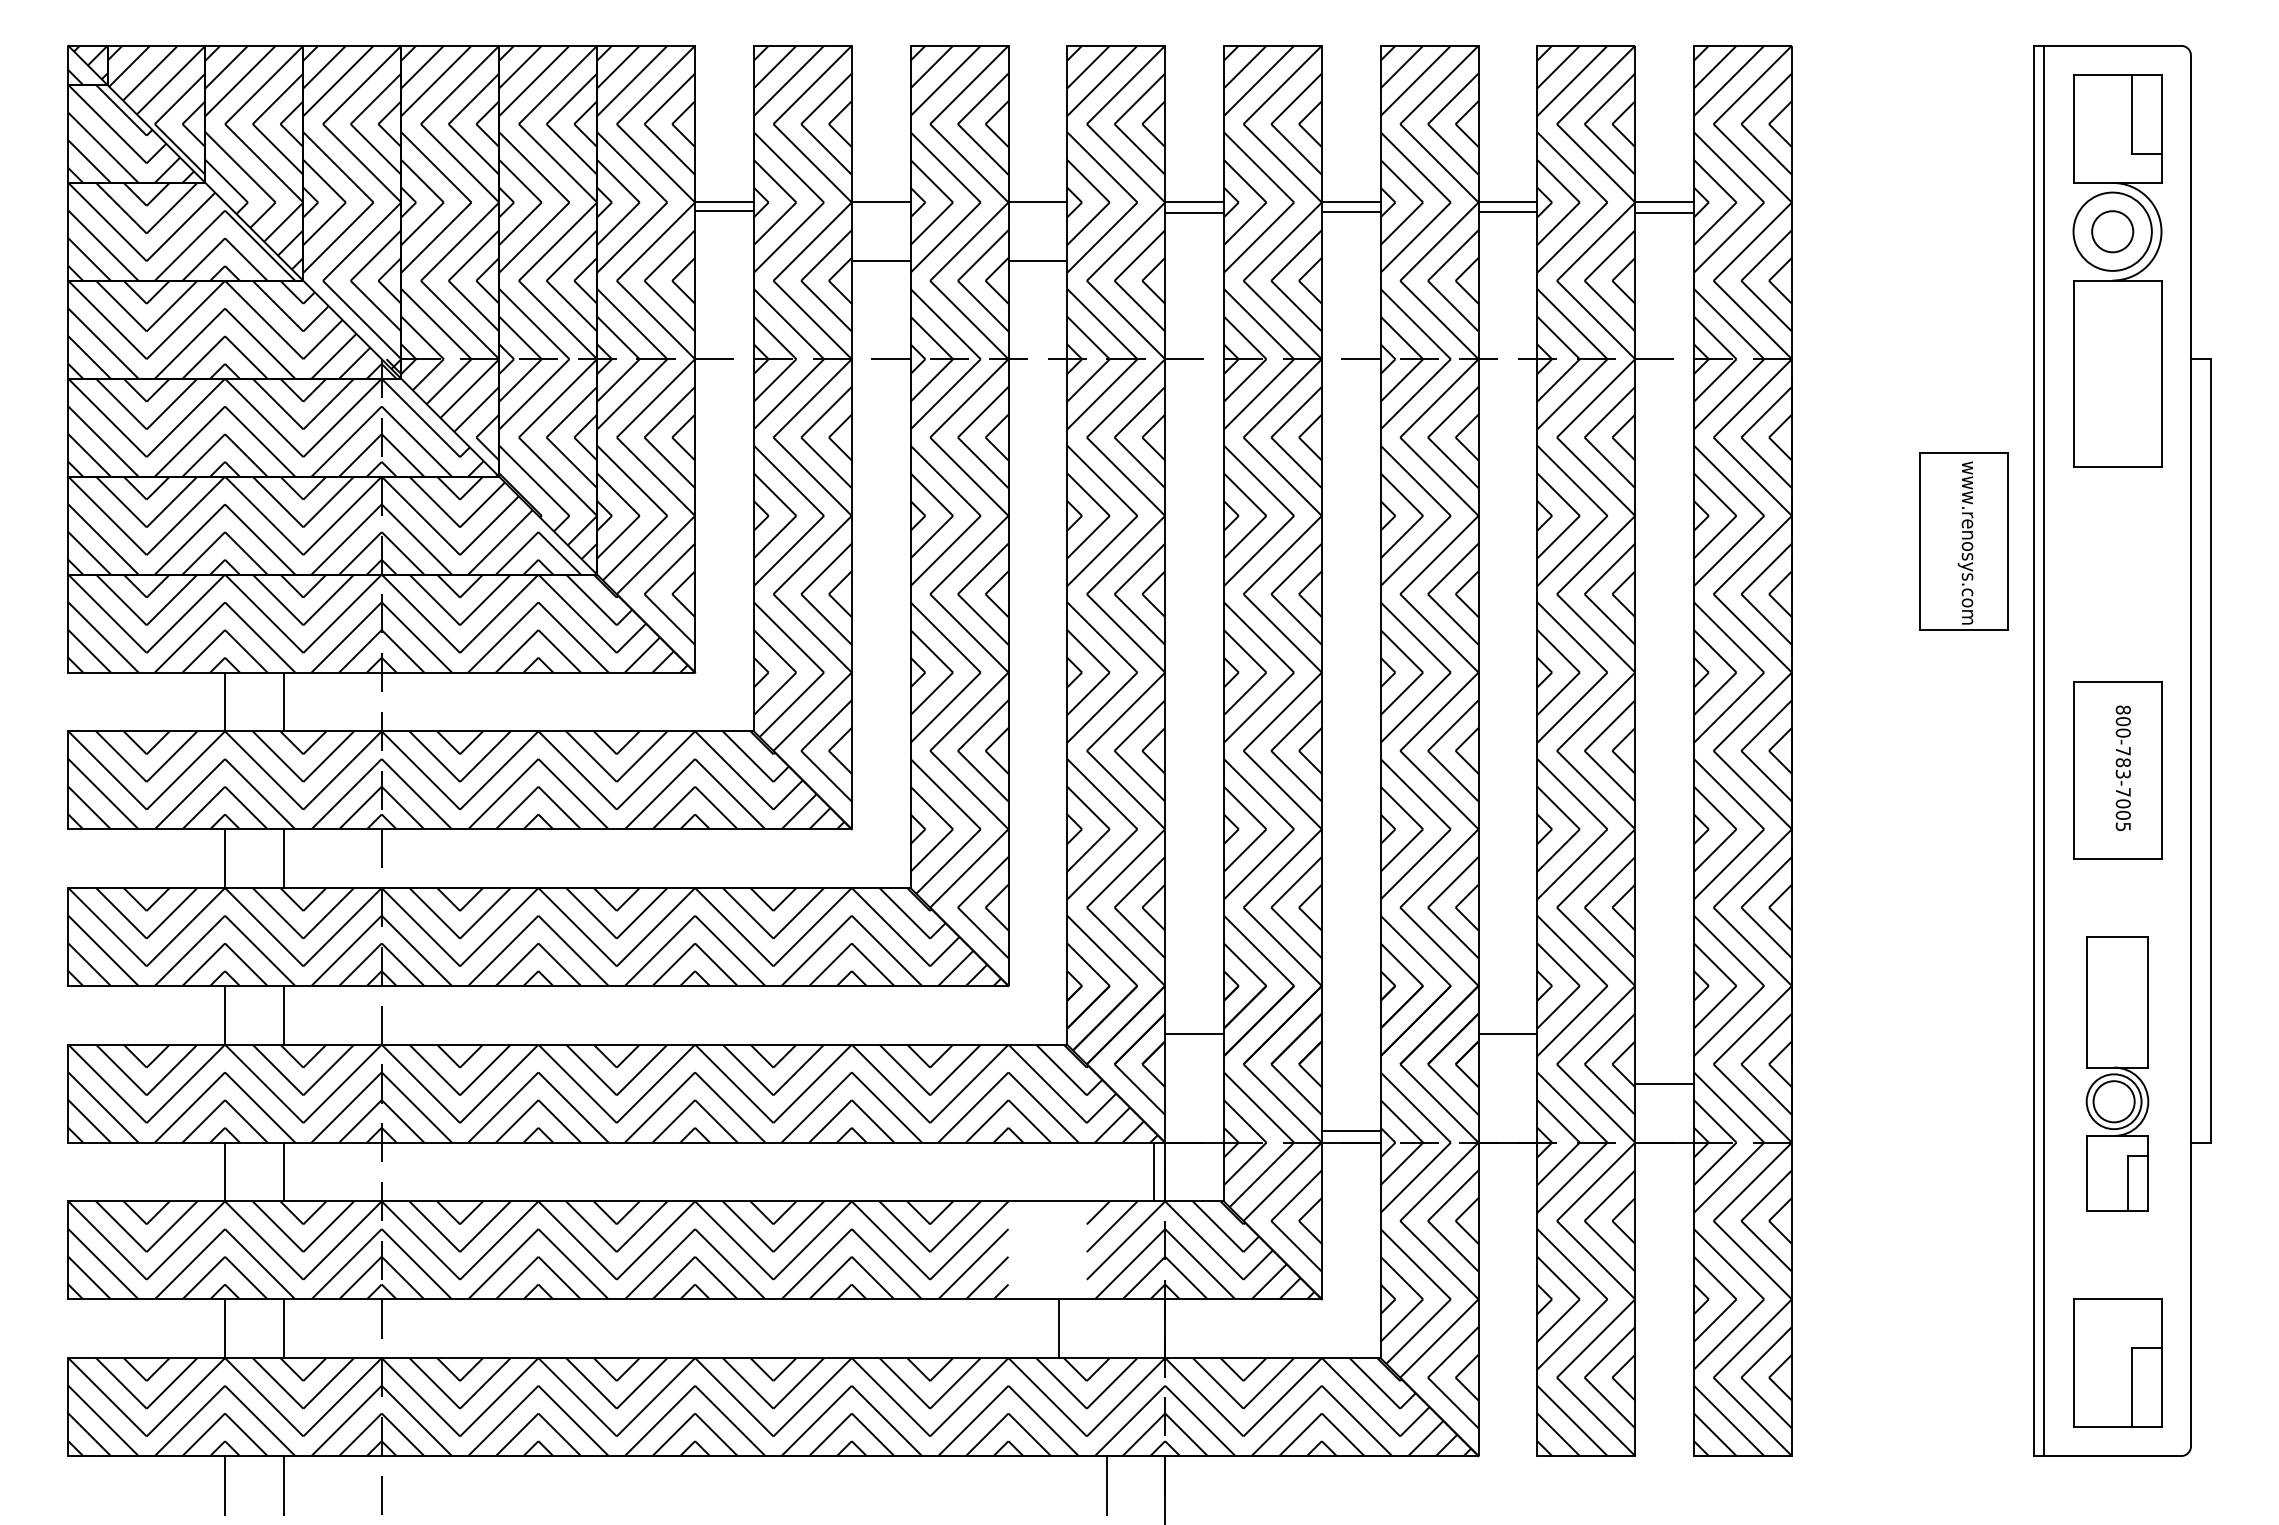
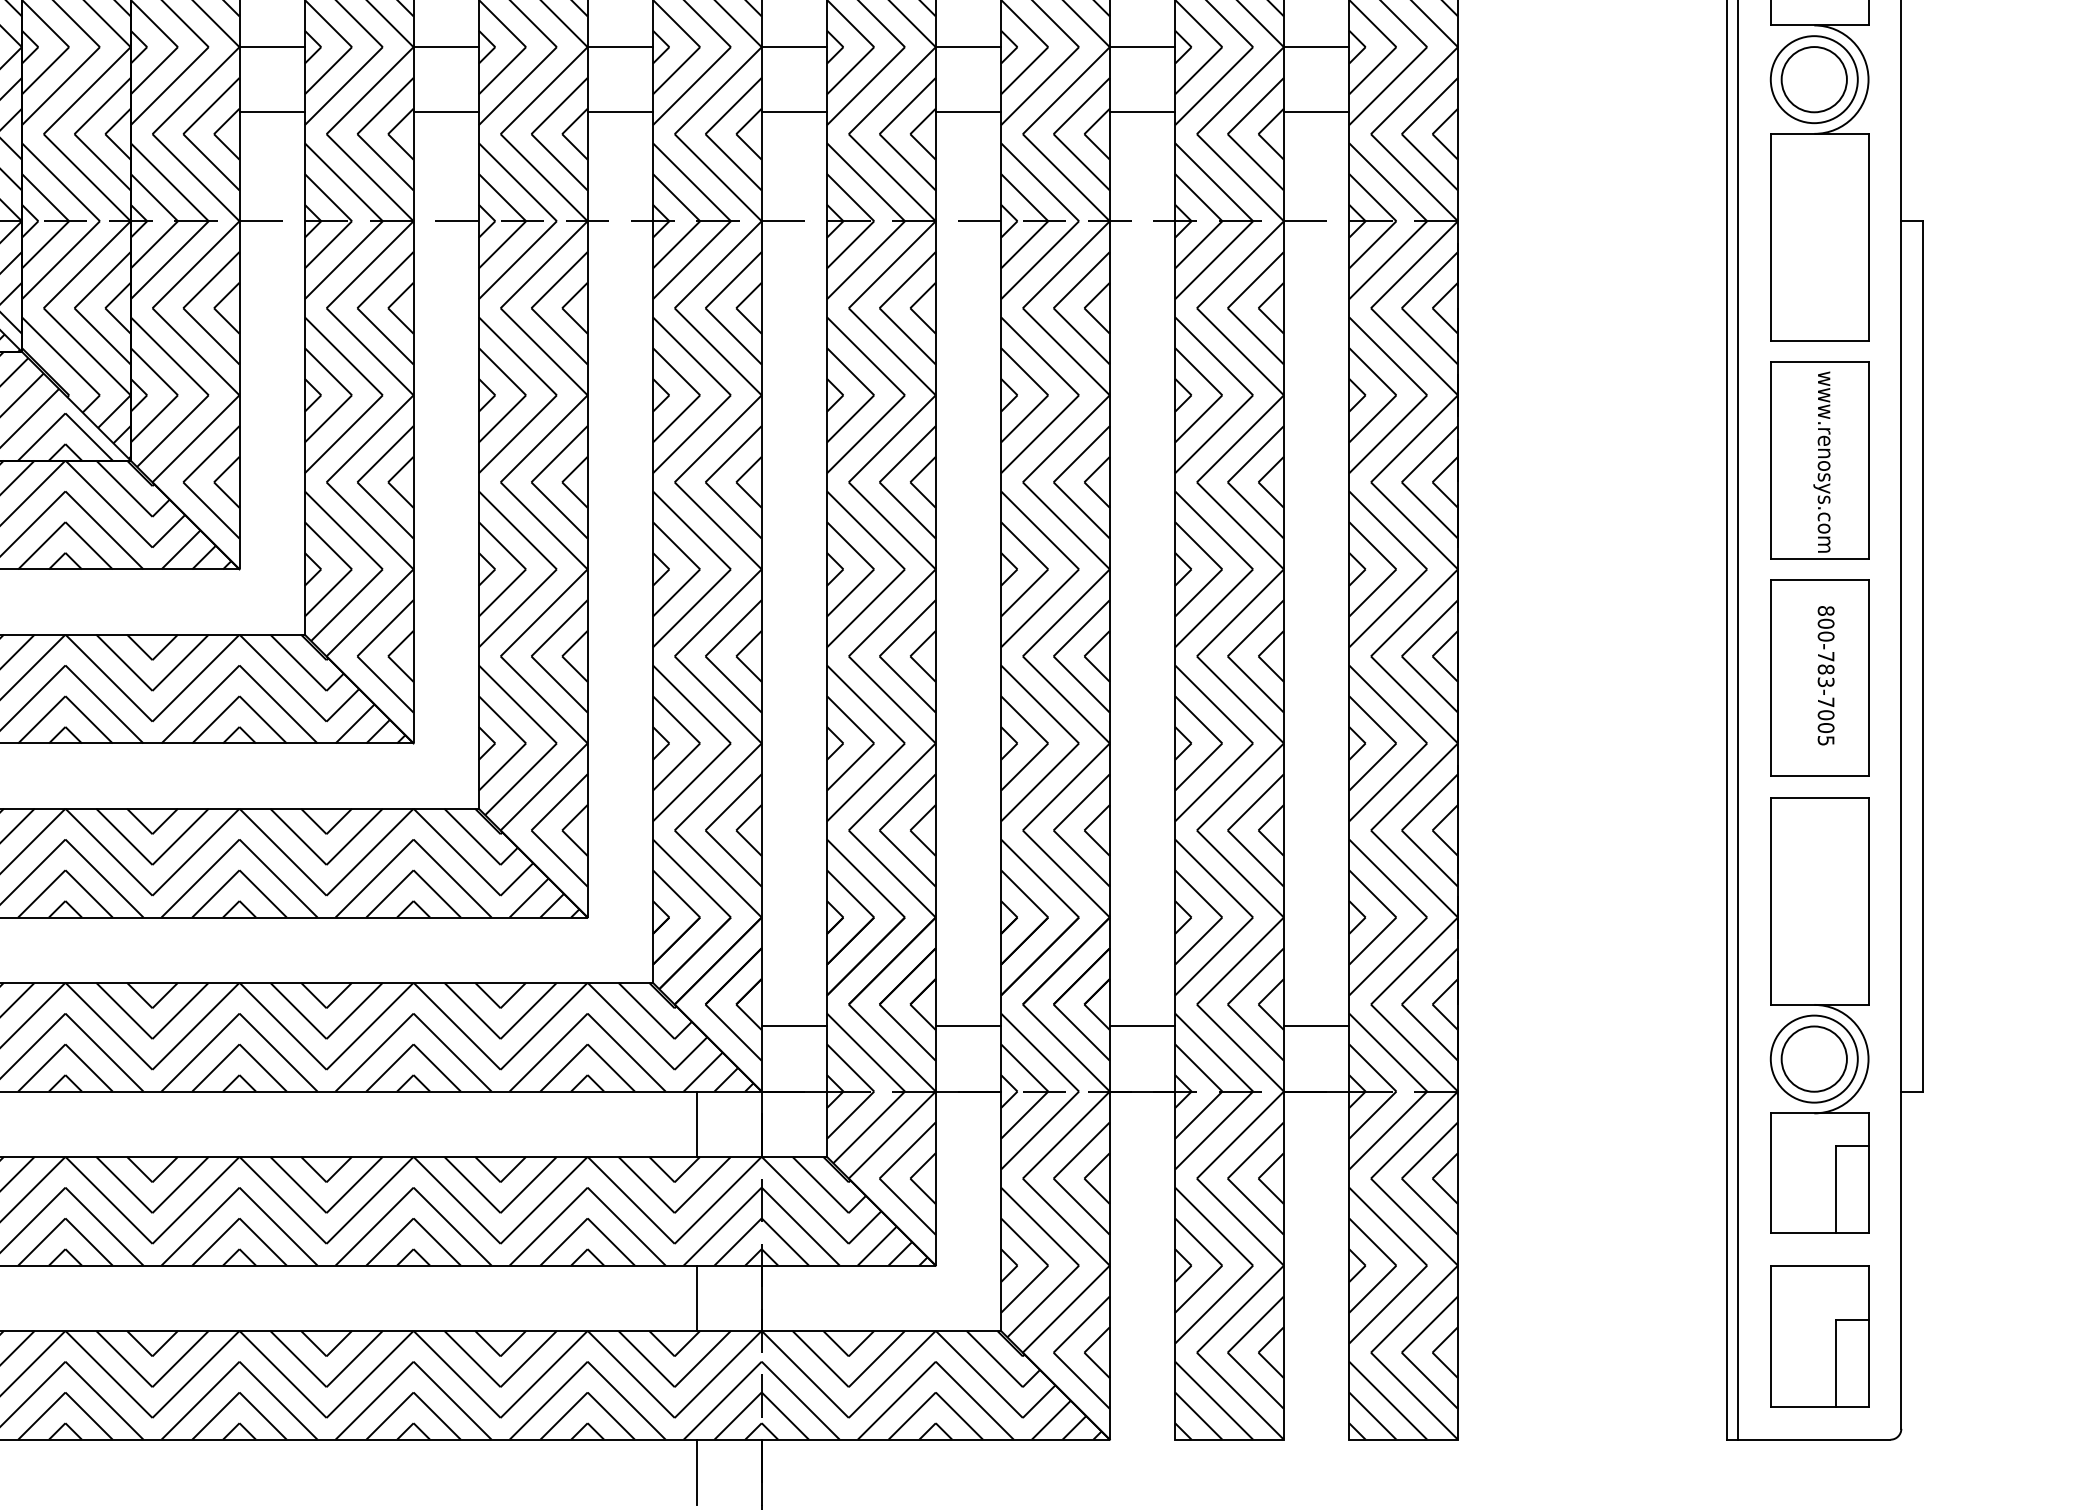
line: (724, 211) -> (272, 112), moved
line: (1350, 212) -> (967, 112), moved
line: (1507, 212) -> (1142, 112), moved
line: (1194, 213) -> (794, 112), moved
line: (1664, 213) -> (1316, 112), moved
circle: (2112, 231) -> (1814, 79), size x1.43
part: (1963, 541) -> (1819, 460), moved
line: (1194, 1034) -> (794, 1026), moved
line: (1507, 1034) -> (1142, 1026), moved
part: (2117, 1074) -> (1819, 1015), size x1.43
line: (1350, 1131) -> (967, 1026), moved
line: (1153, 1171) -> (696, 1123), moved
hatch: (1047, 1250) -> (630, 1211), added
line: (1058, 1328) -> (696, 1298), moved

